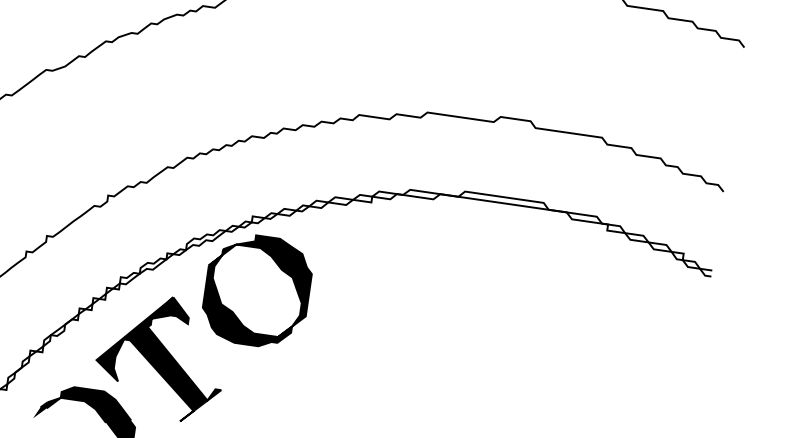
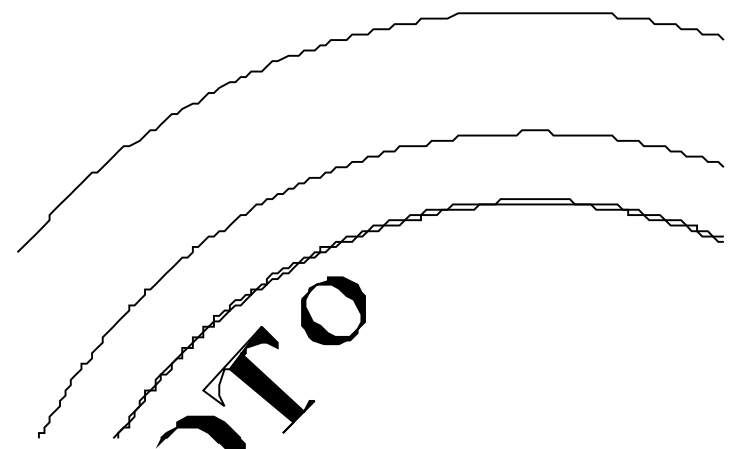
part: (257, 290) -> (333, 310), size x0.7
fill: (133, 337) -> (232, 366), removed

